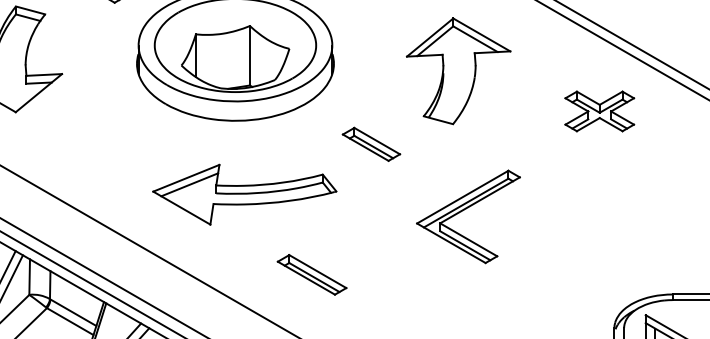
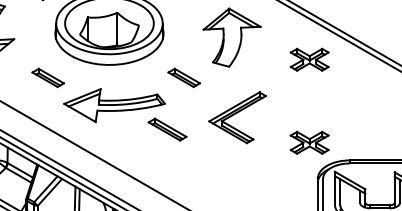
part: (122, 143) -> (47, 77), added
part: (599, 261) -> (309, 142), added
part: (311, 274) -> (167, 129), moved

